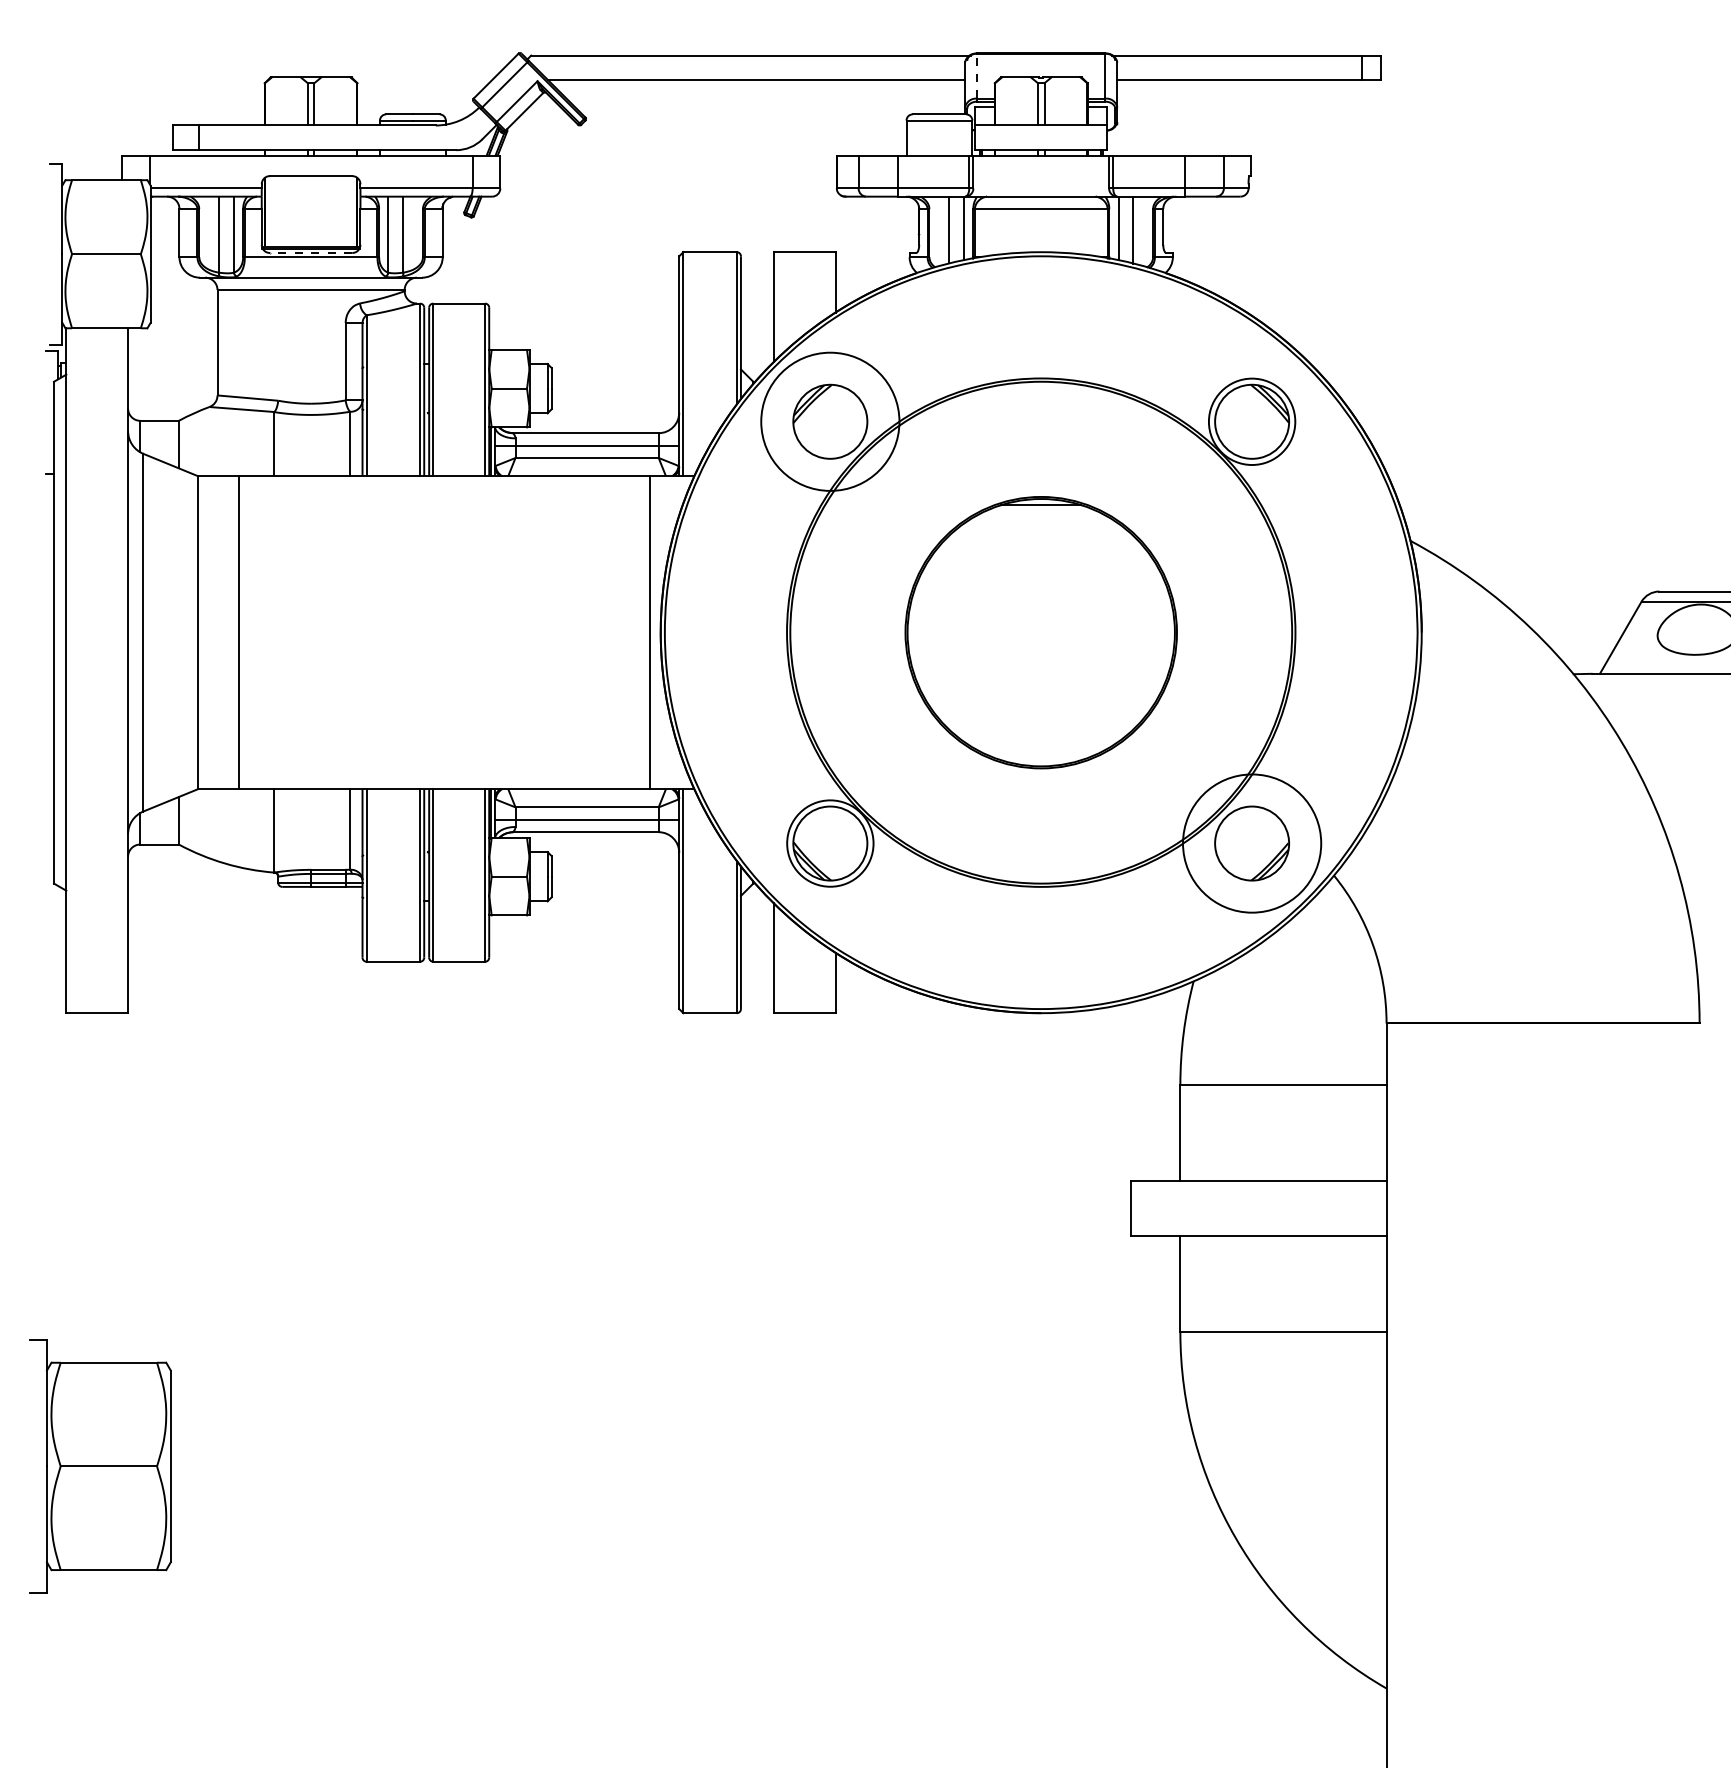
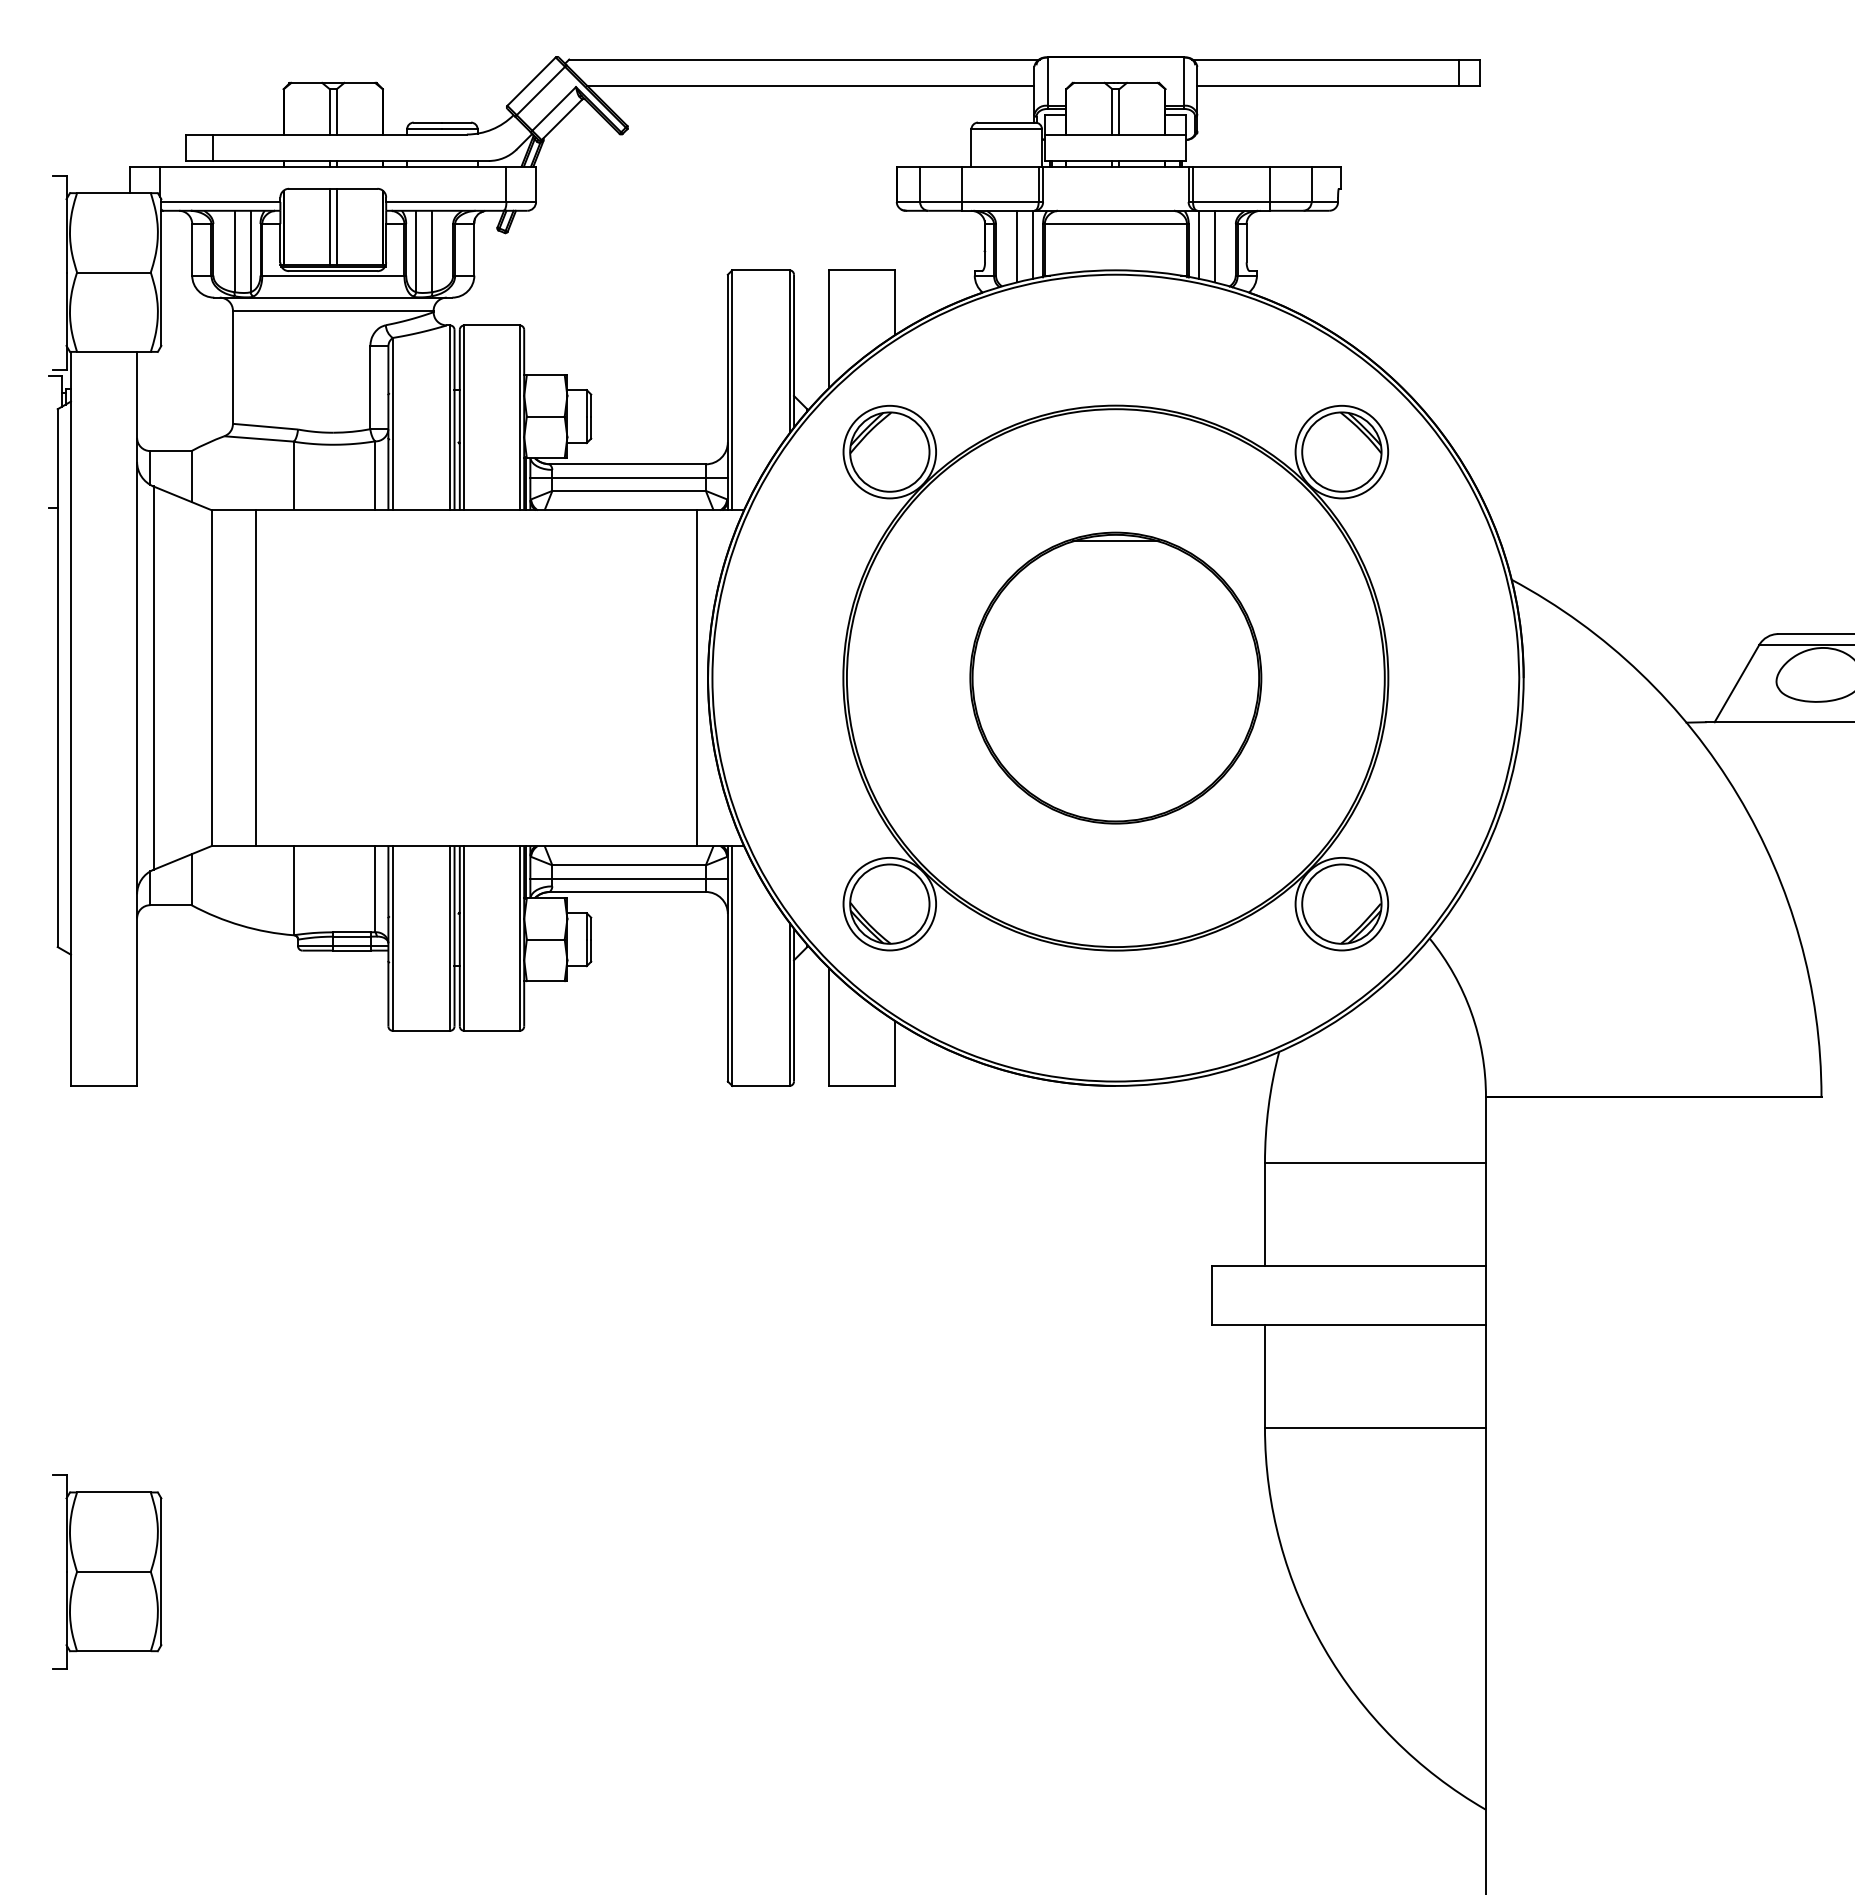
line: (977, 76) -> (1047, 81), dashed -> solid
line: (307, 211) -> (329, 226), added
line: (314, 211) -> (336, 226), added
line: (310, 253) -> (332, 271), dashed -> solid
circle: (830, 421) -> (889, 451), size x0.62
circle: (1251, 842) -> (1341, 903), size x0.62
part: (100, 1466) -> (107, 1571), size x0.71

